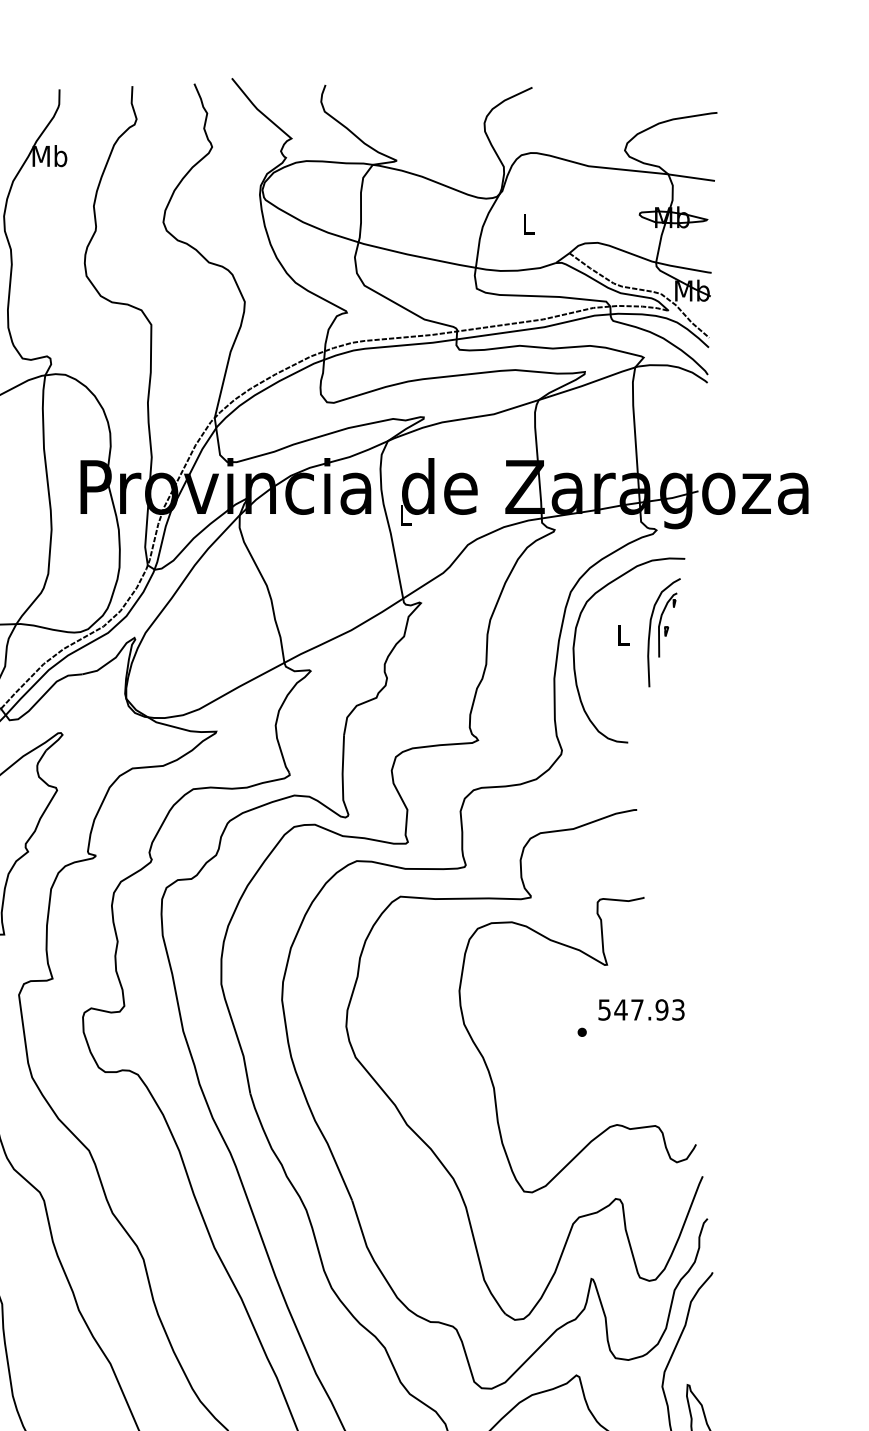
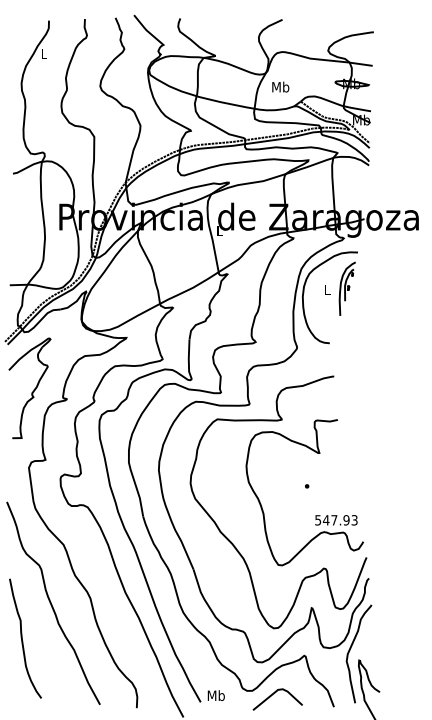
text: (48, 155) -> (43, 53), Mb -> L
text: (528, 222) -> (280, 86), L -> Mb
text: (641, 1010) -> (336, 520), moved

